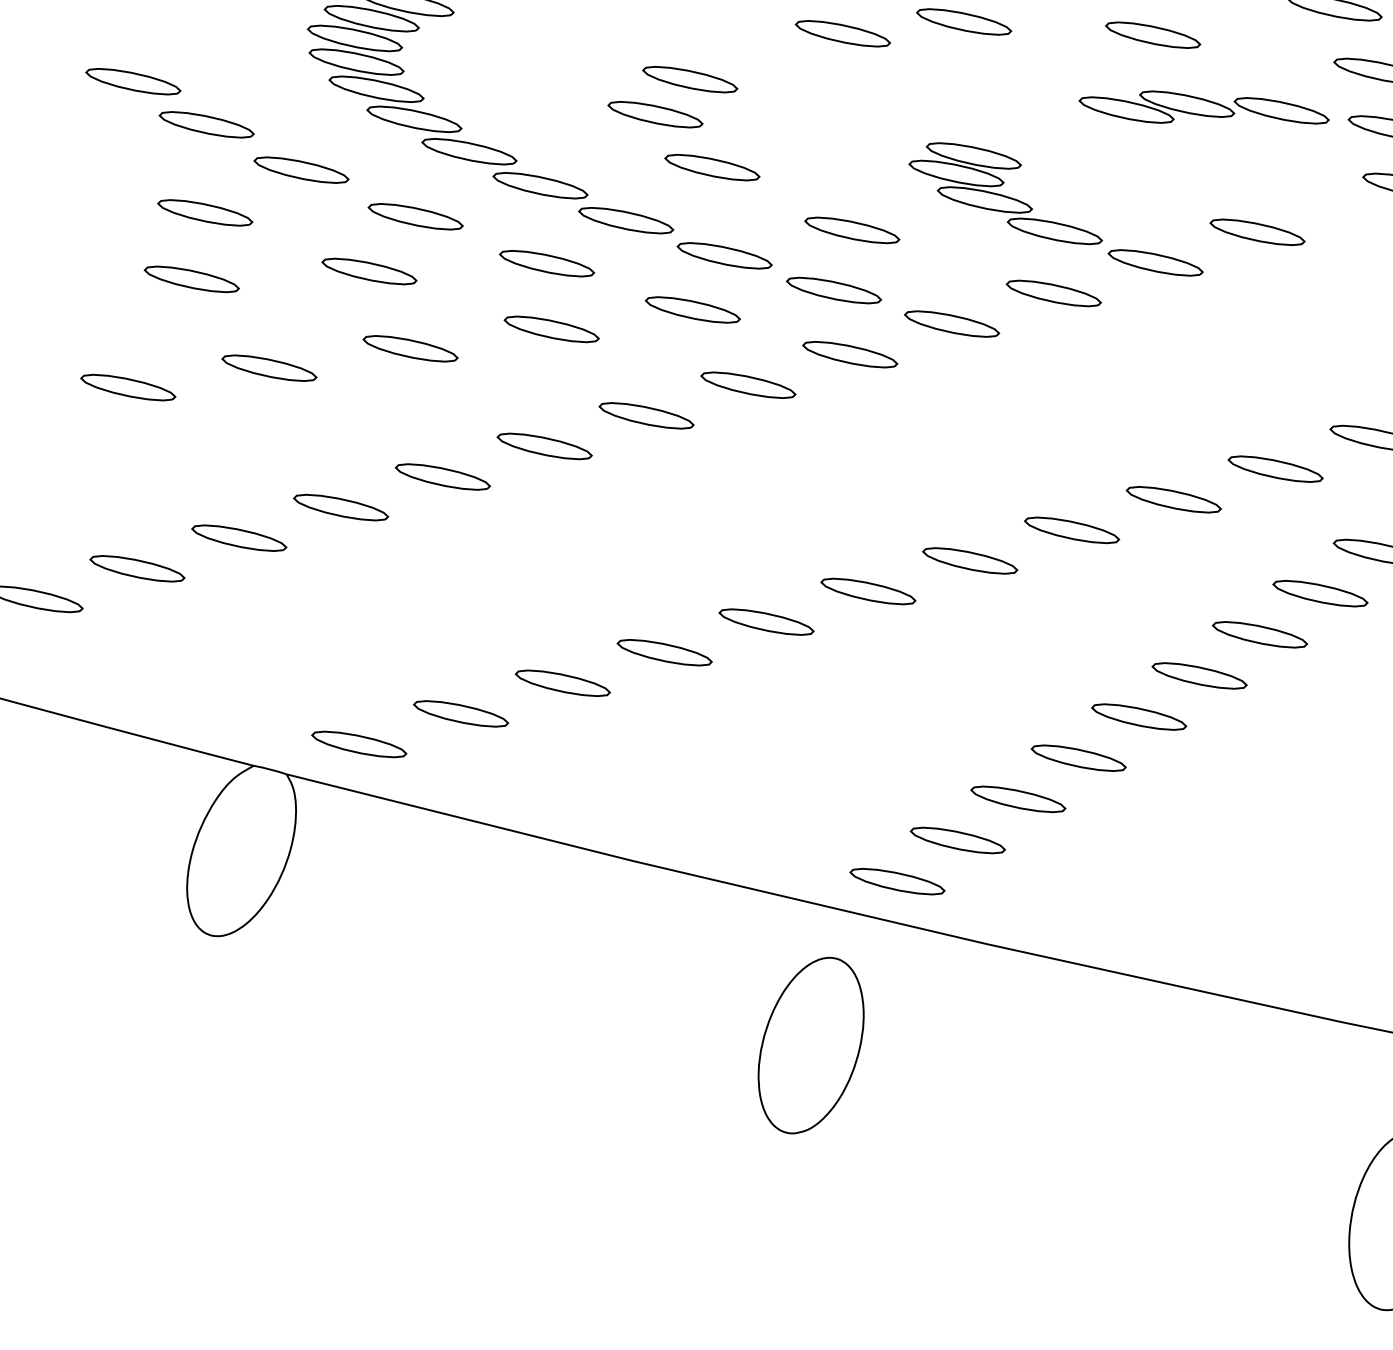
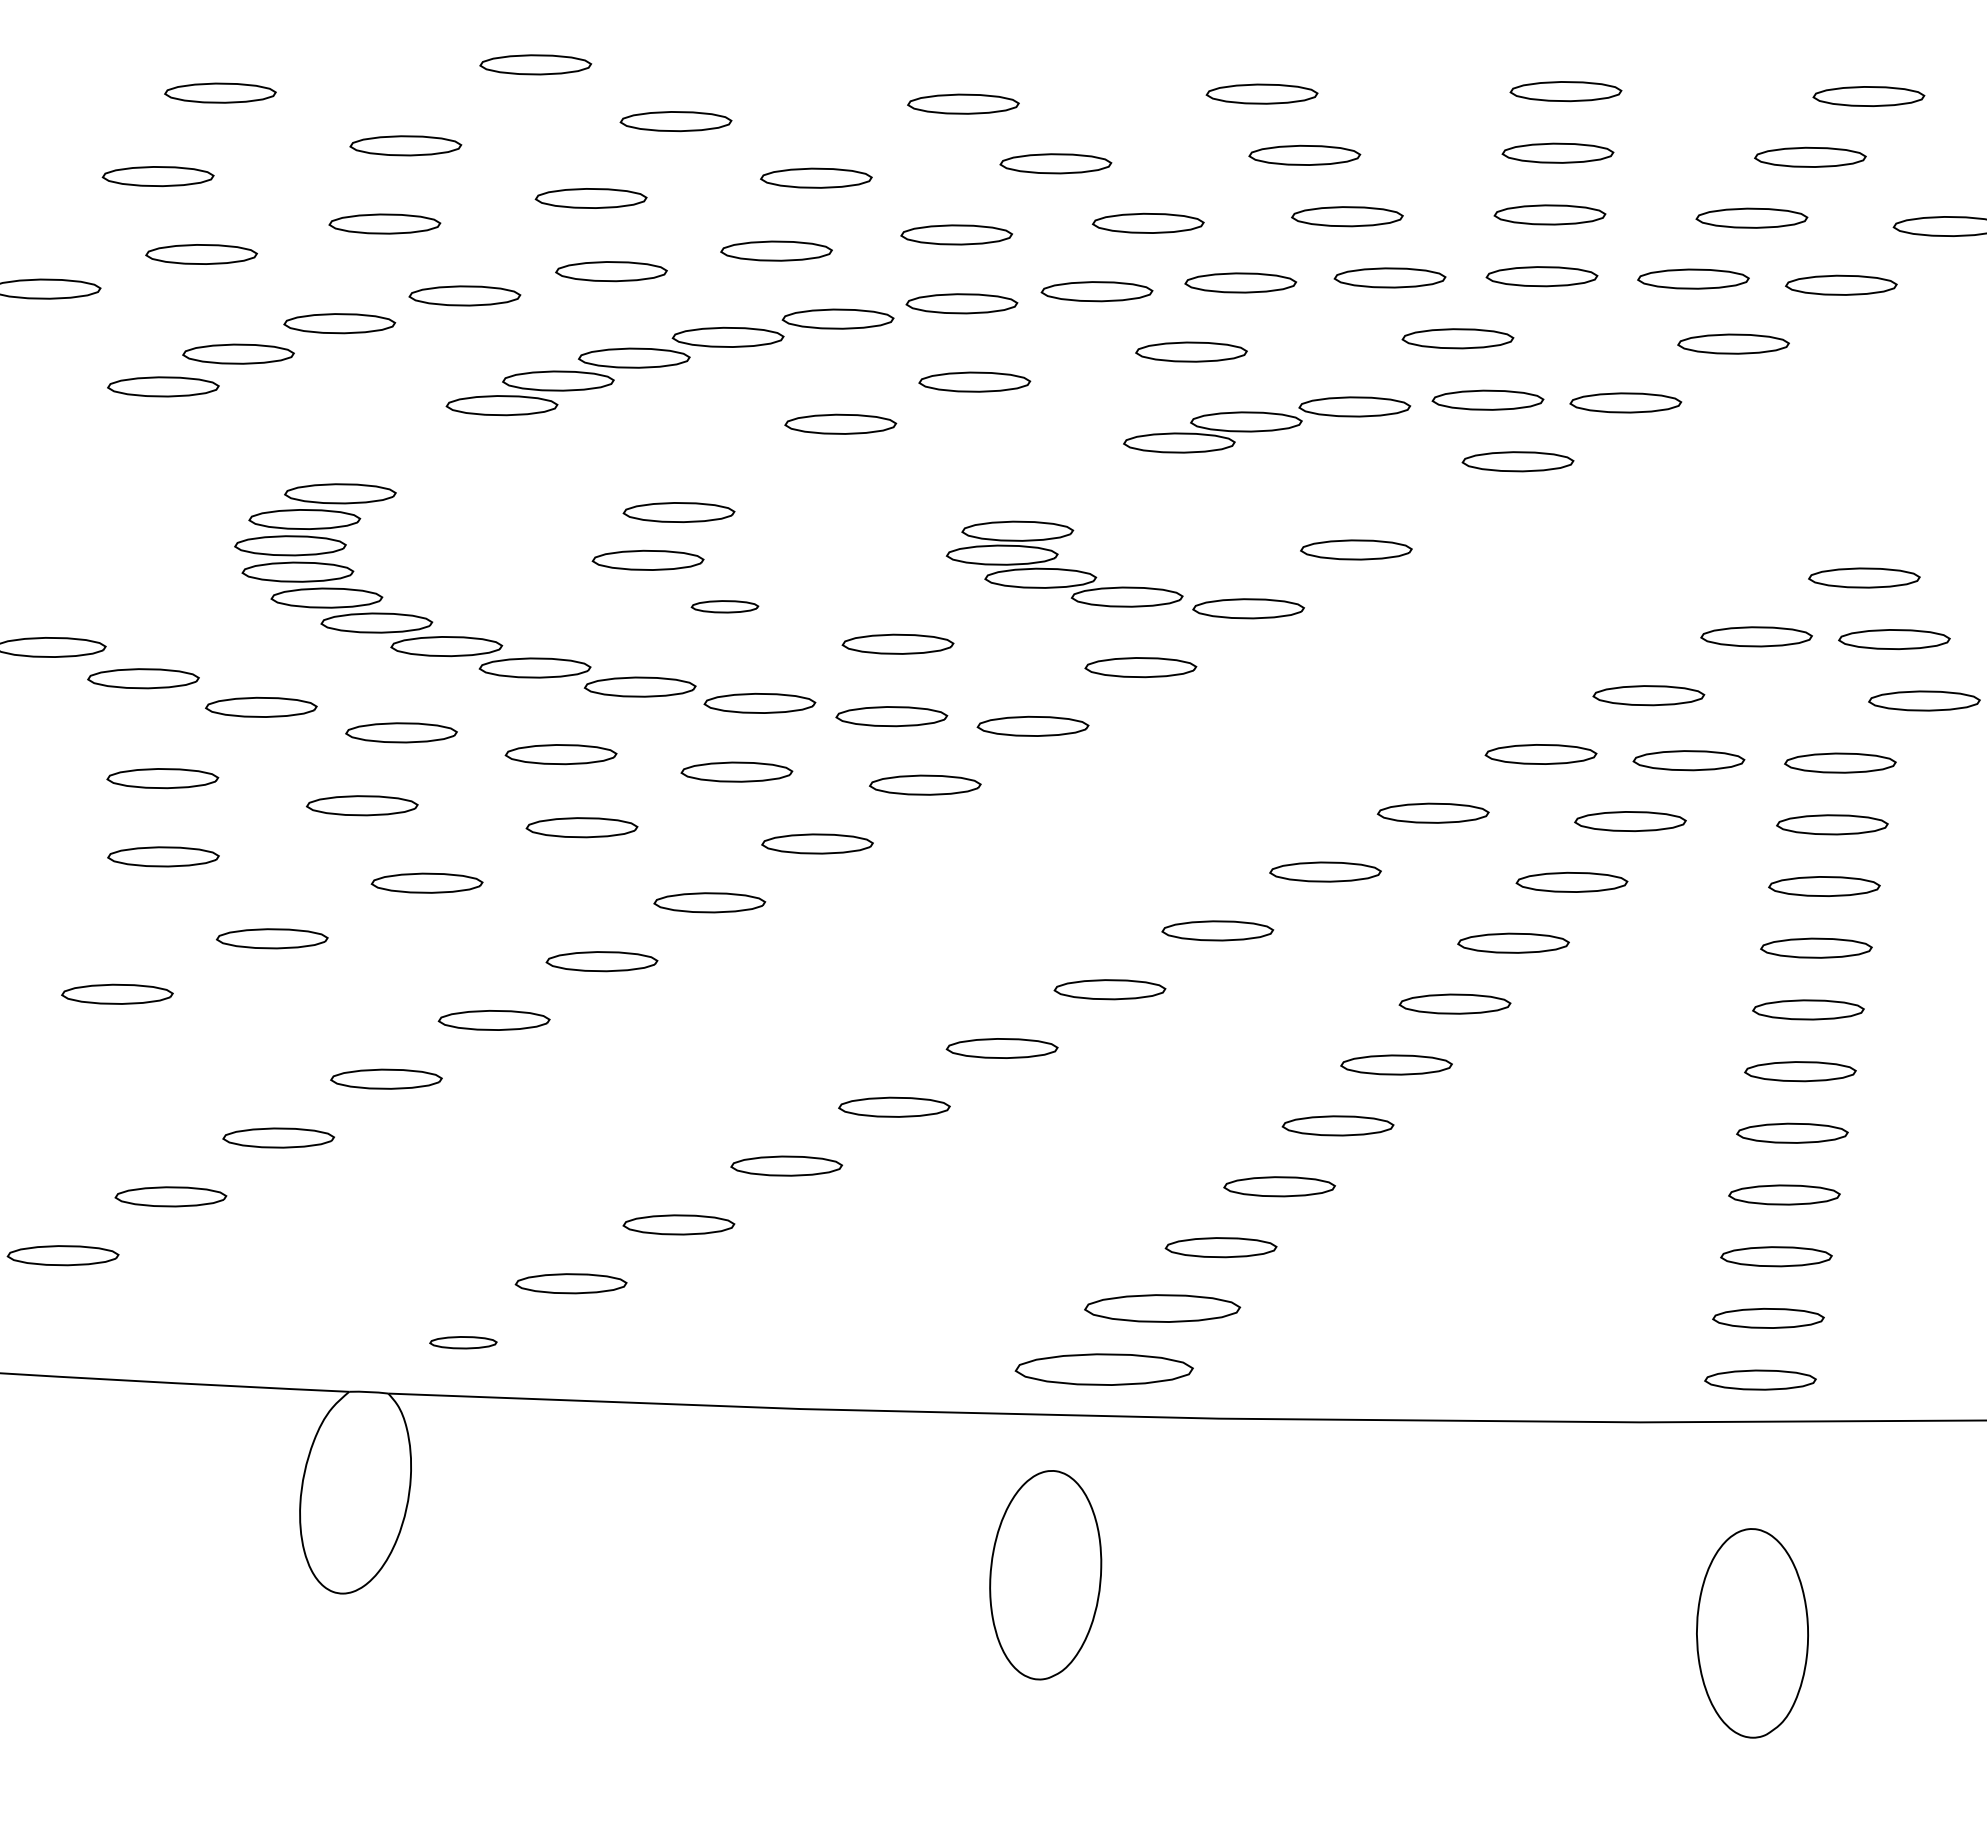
part: (711, 167) -> (724, 606), size x0.6
part: (359, 744) -> (463, 1342), size x0.6
part: (957, 840) -> (1162, 1308), size x1.4
part: (897, 880) -> (1103, 1368), size x1.6

